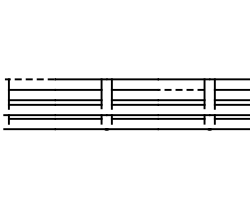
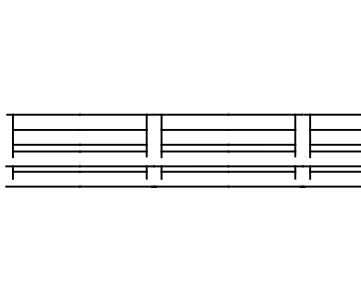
line: (29, 79) -> (42, 114), dashed -> solid
line: (181, 89) -> (262, 129), dashed -> solid

